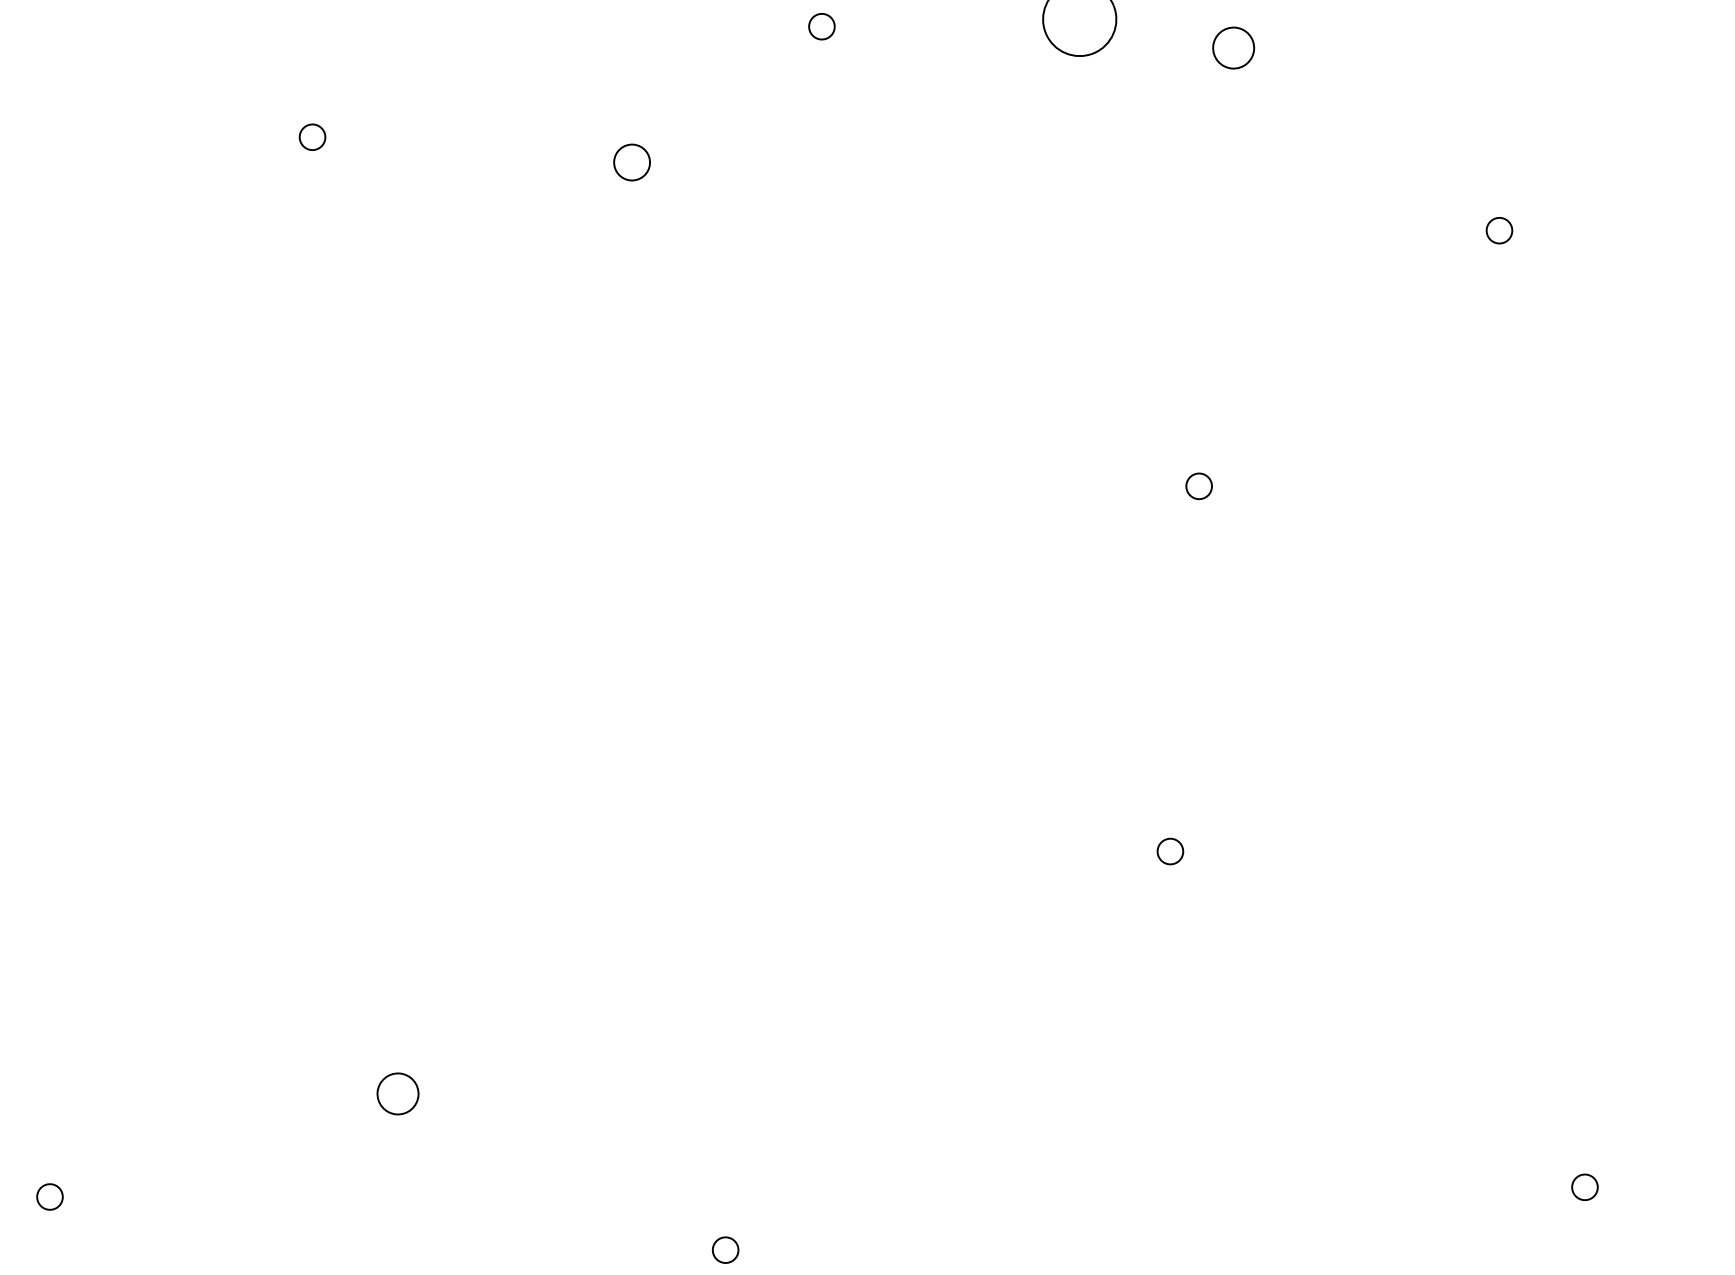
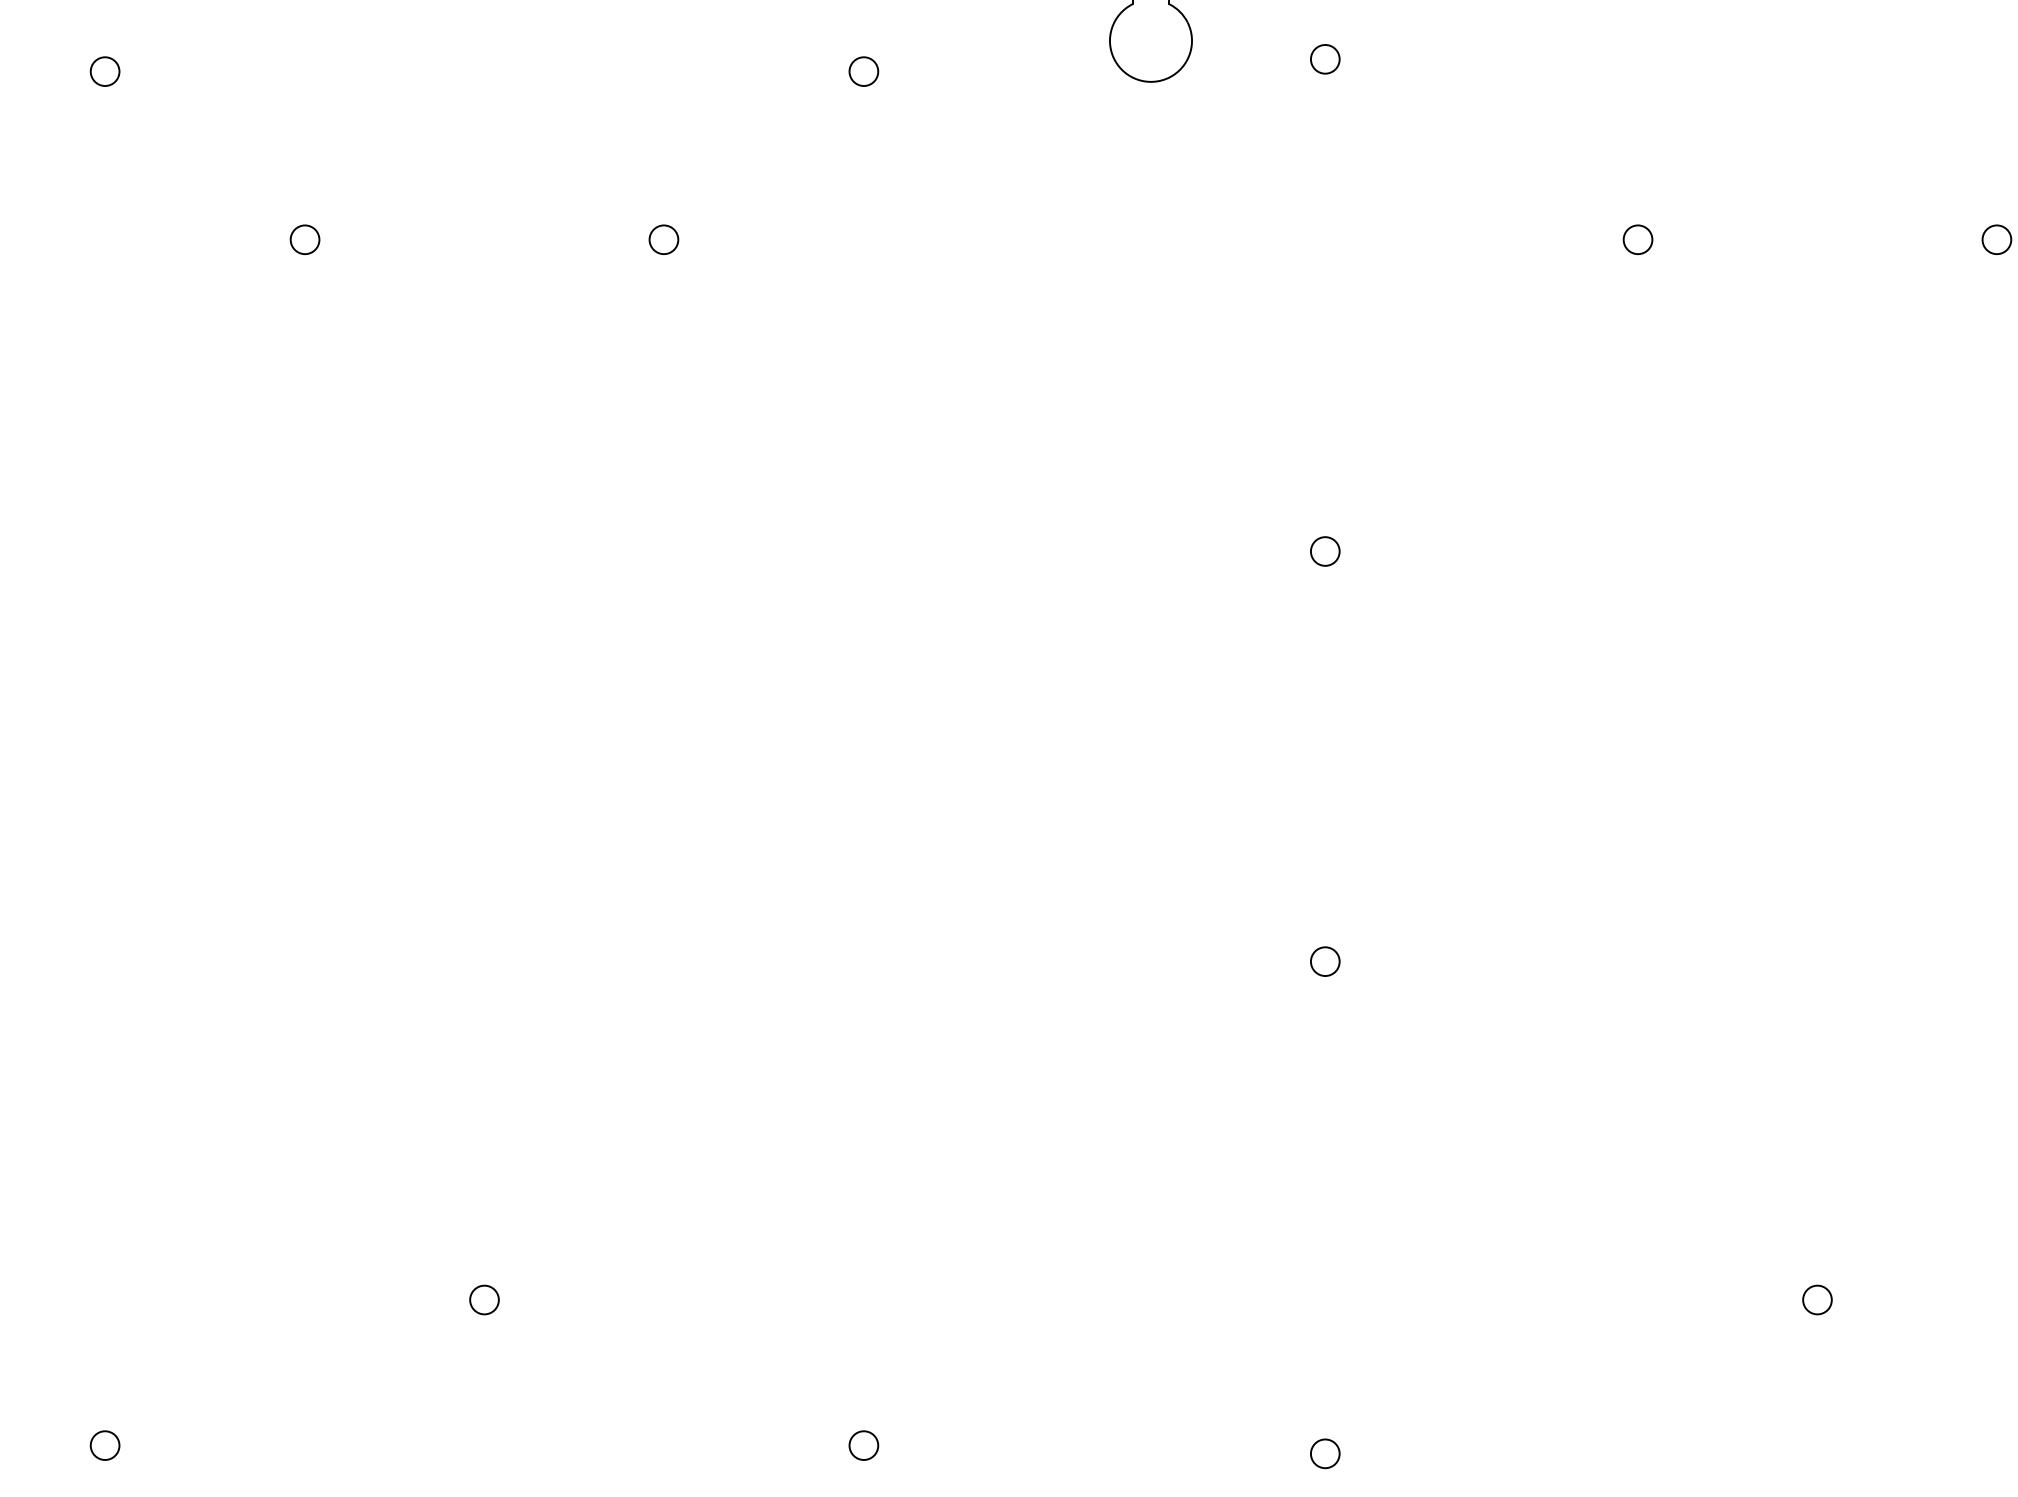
circle: (1233, 47) -> (1324, 58), size x0.62
circle: (631, 162) -> (663, 239), size x0.71
circle: (398, 1093) -> (484, 1299), size x0.62

